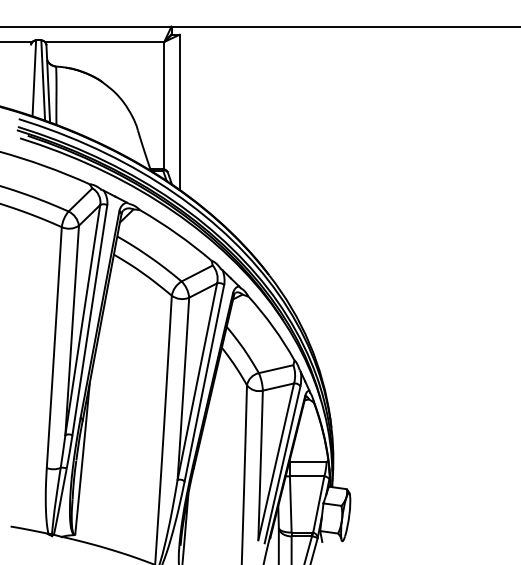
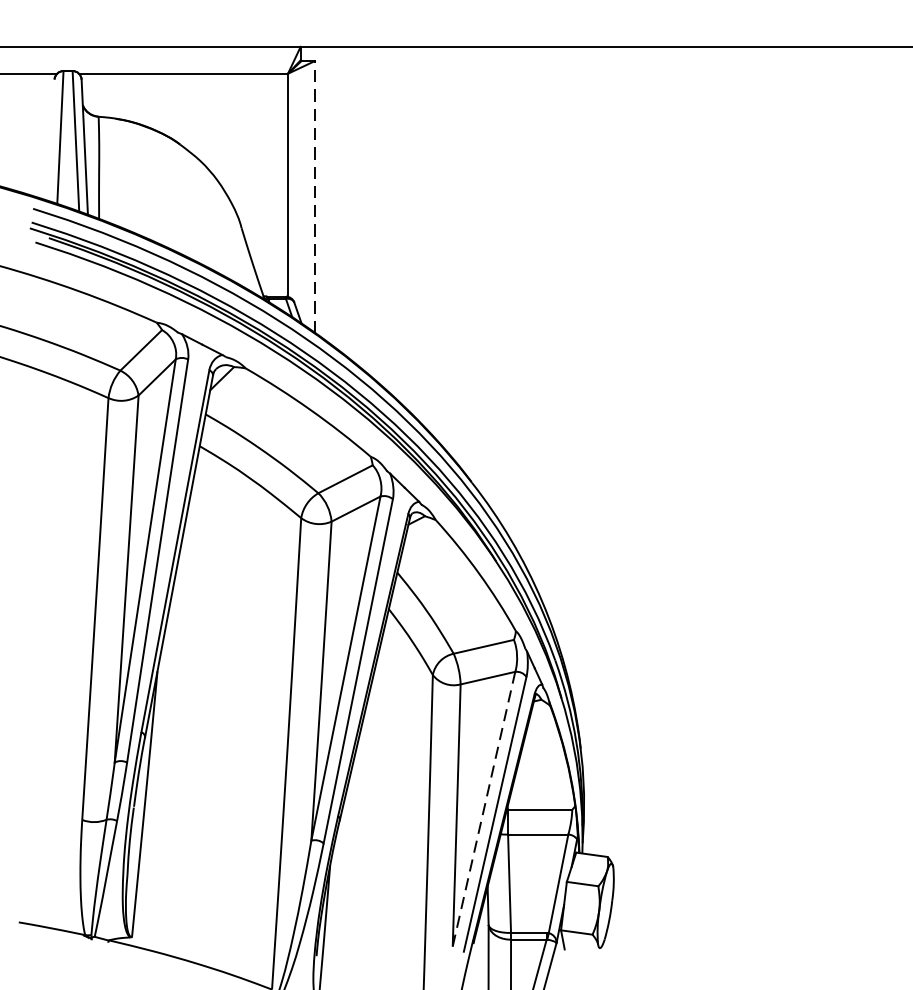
line: (179, 112) -> (314, 197), solid -> dashed
line: (276, 461) -> (484, 808), solid -> dashed

